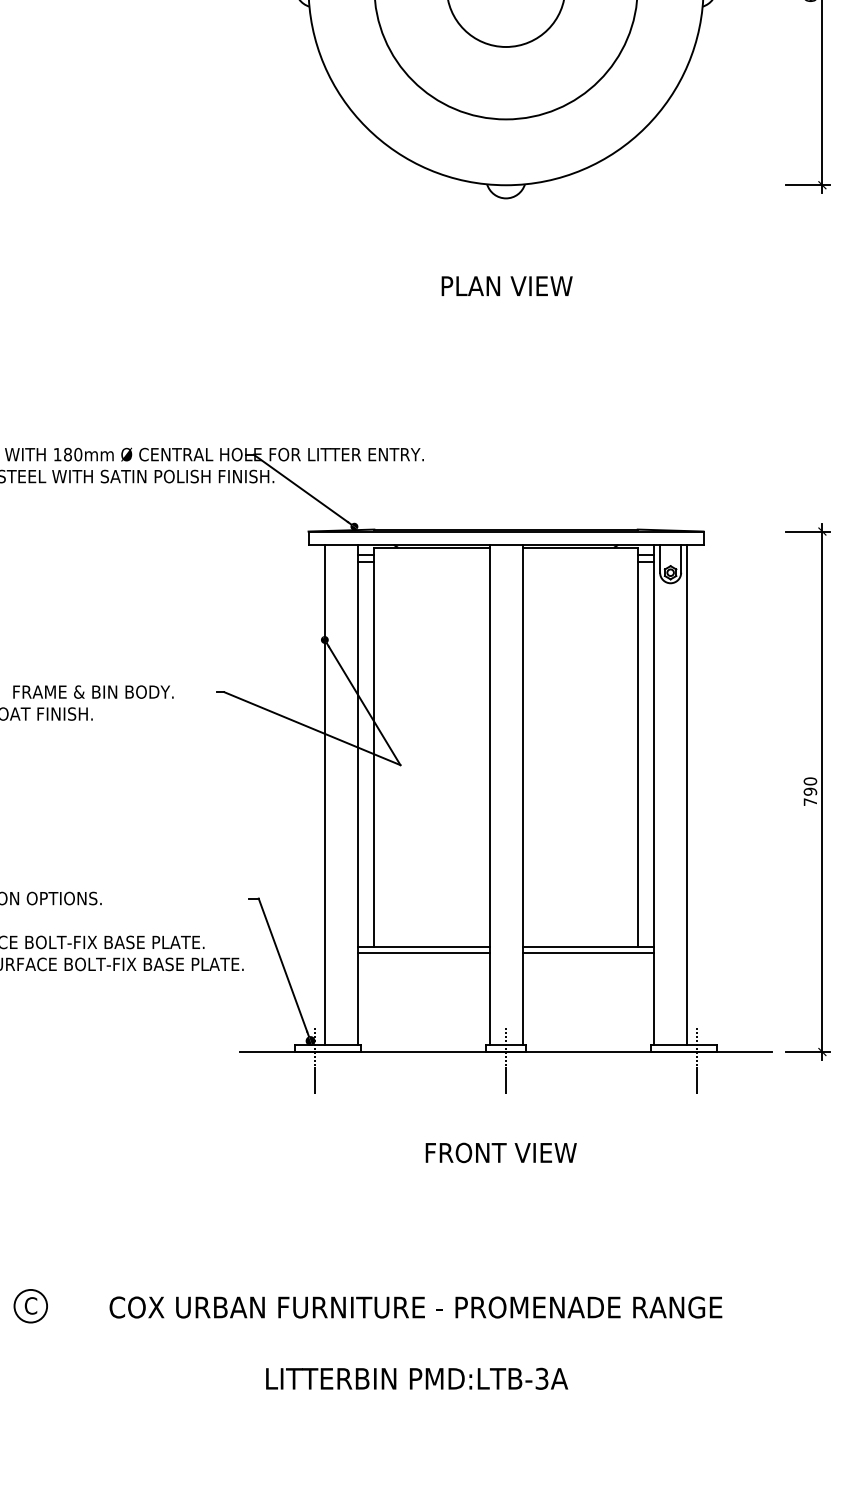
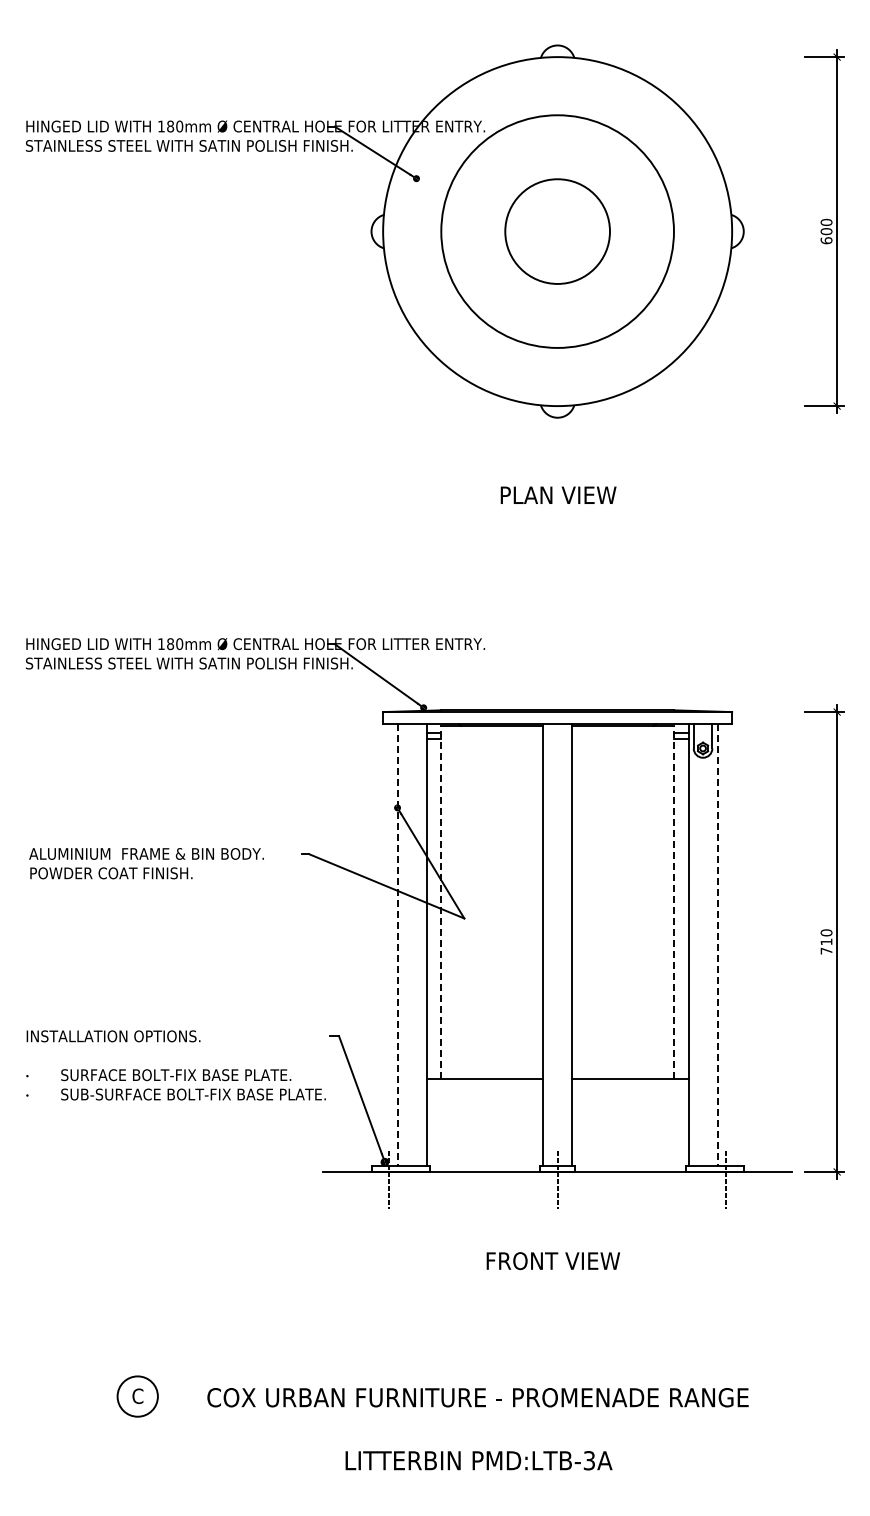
line: (374, 747) -> (441, 902), solid -> dashed
line: (637, 747) -> (673, 902), solid -> dashed
text: (810, 791) -> (826, 941), 790 -> 710
line: (324, 795) -> (397, 945), solid -> dashed
line: (686, 795) -> (717, 945), solid -> dashed
line: (423, 953) -> (484, 1084), removed
line: (588, 953) -> (630, 1084), removed
circle: (30, 1306) -> (137, 1396), size x1.4

